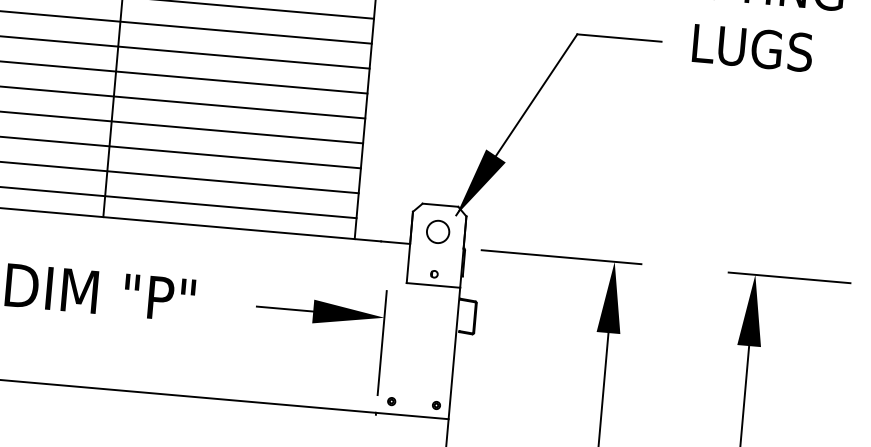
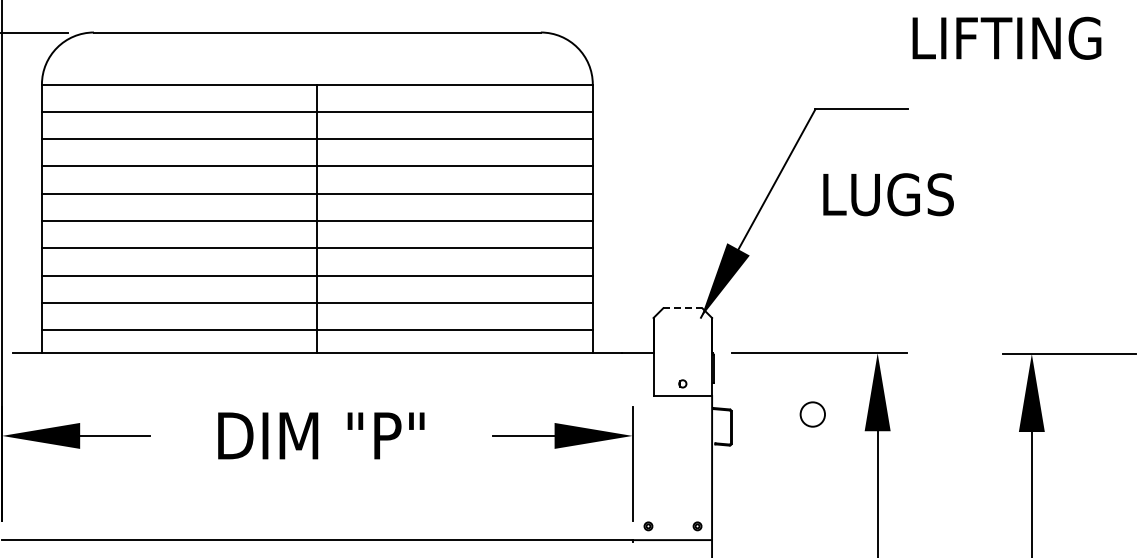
text: (752, 47) -> (888, 194), moved
line: (440, 205) -> (682, 308), solid -> dashed
circle: (437, 231) -> (812, 414), moved

